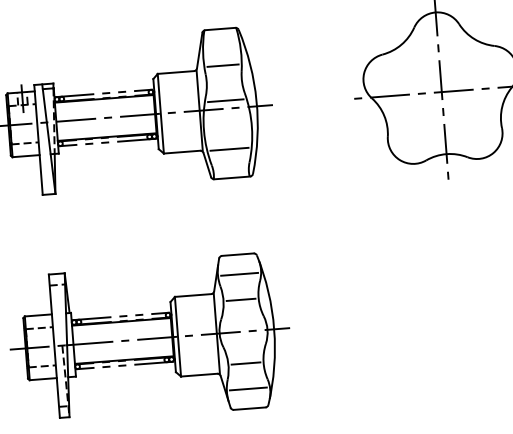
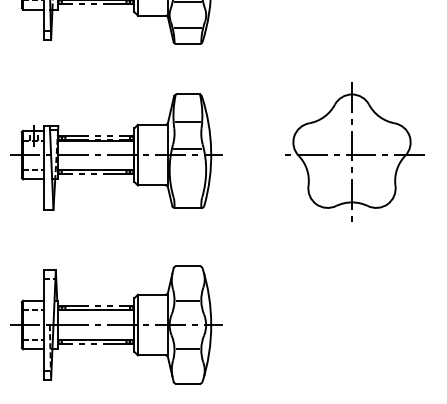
line: (229, 149) -> (187, 186), removed
line: (239, 274) -> (188, 281), removed
line: (248, 388) -> (188, 368), removed

